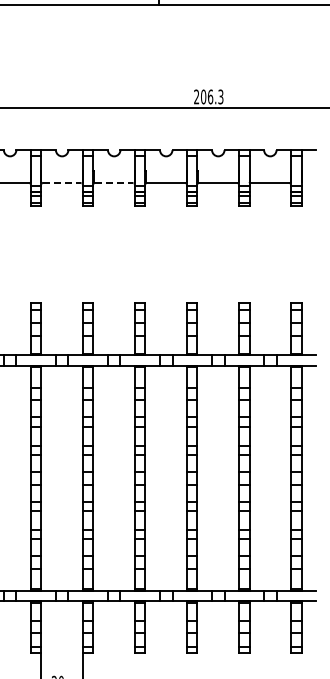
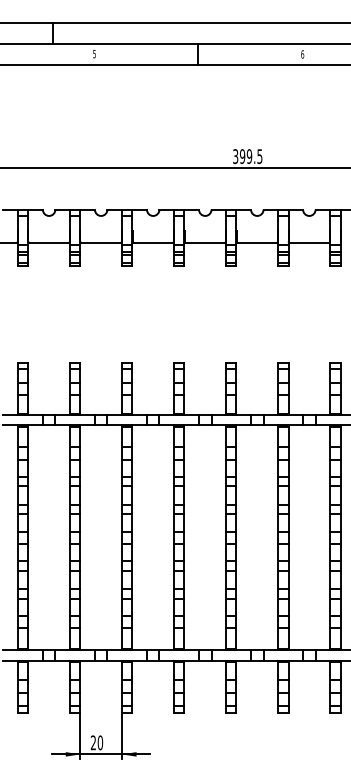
text: (208, 96) -> (247, 156), 206.3 -> 399.5
line: (62, 183) -> (101, 243), dashed -> solid
line: (114, 183) -> (153, 243), dashed -> solid

